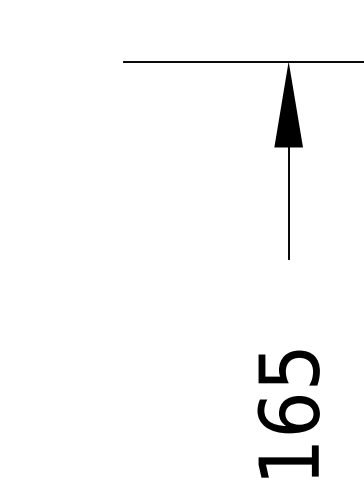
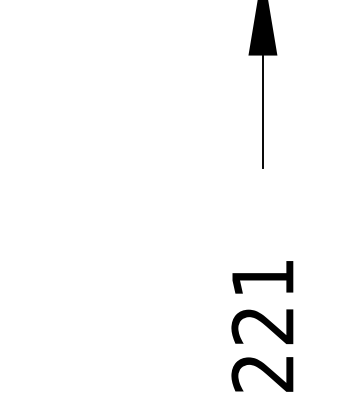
text: (288, 415) -> (262, 326), 165 -> 221

